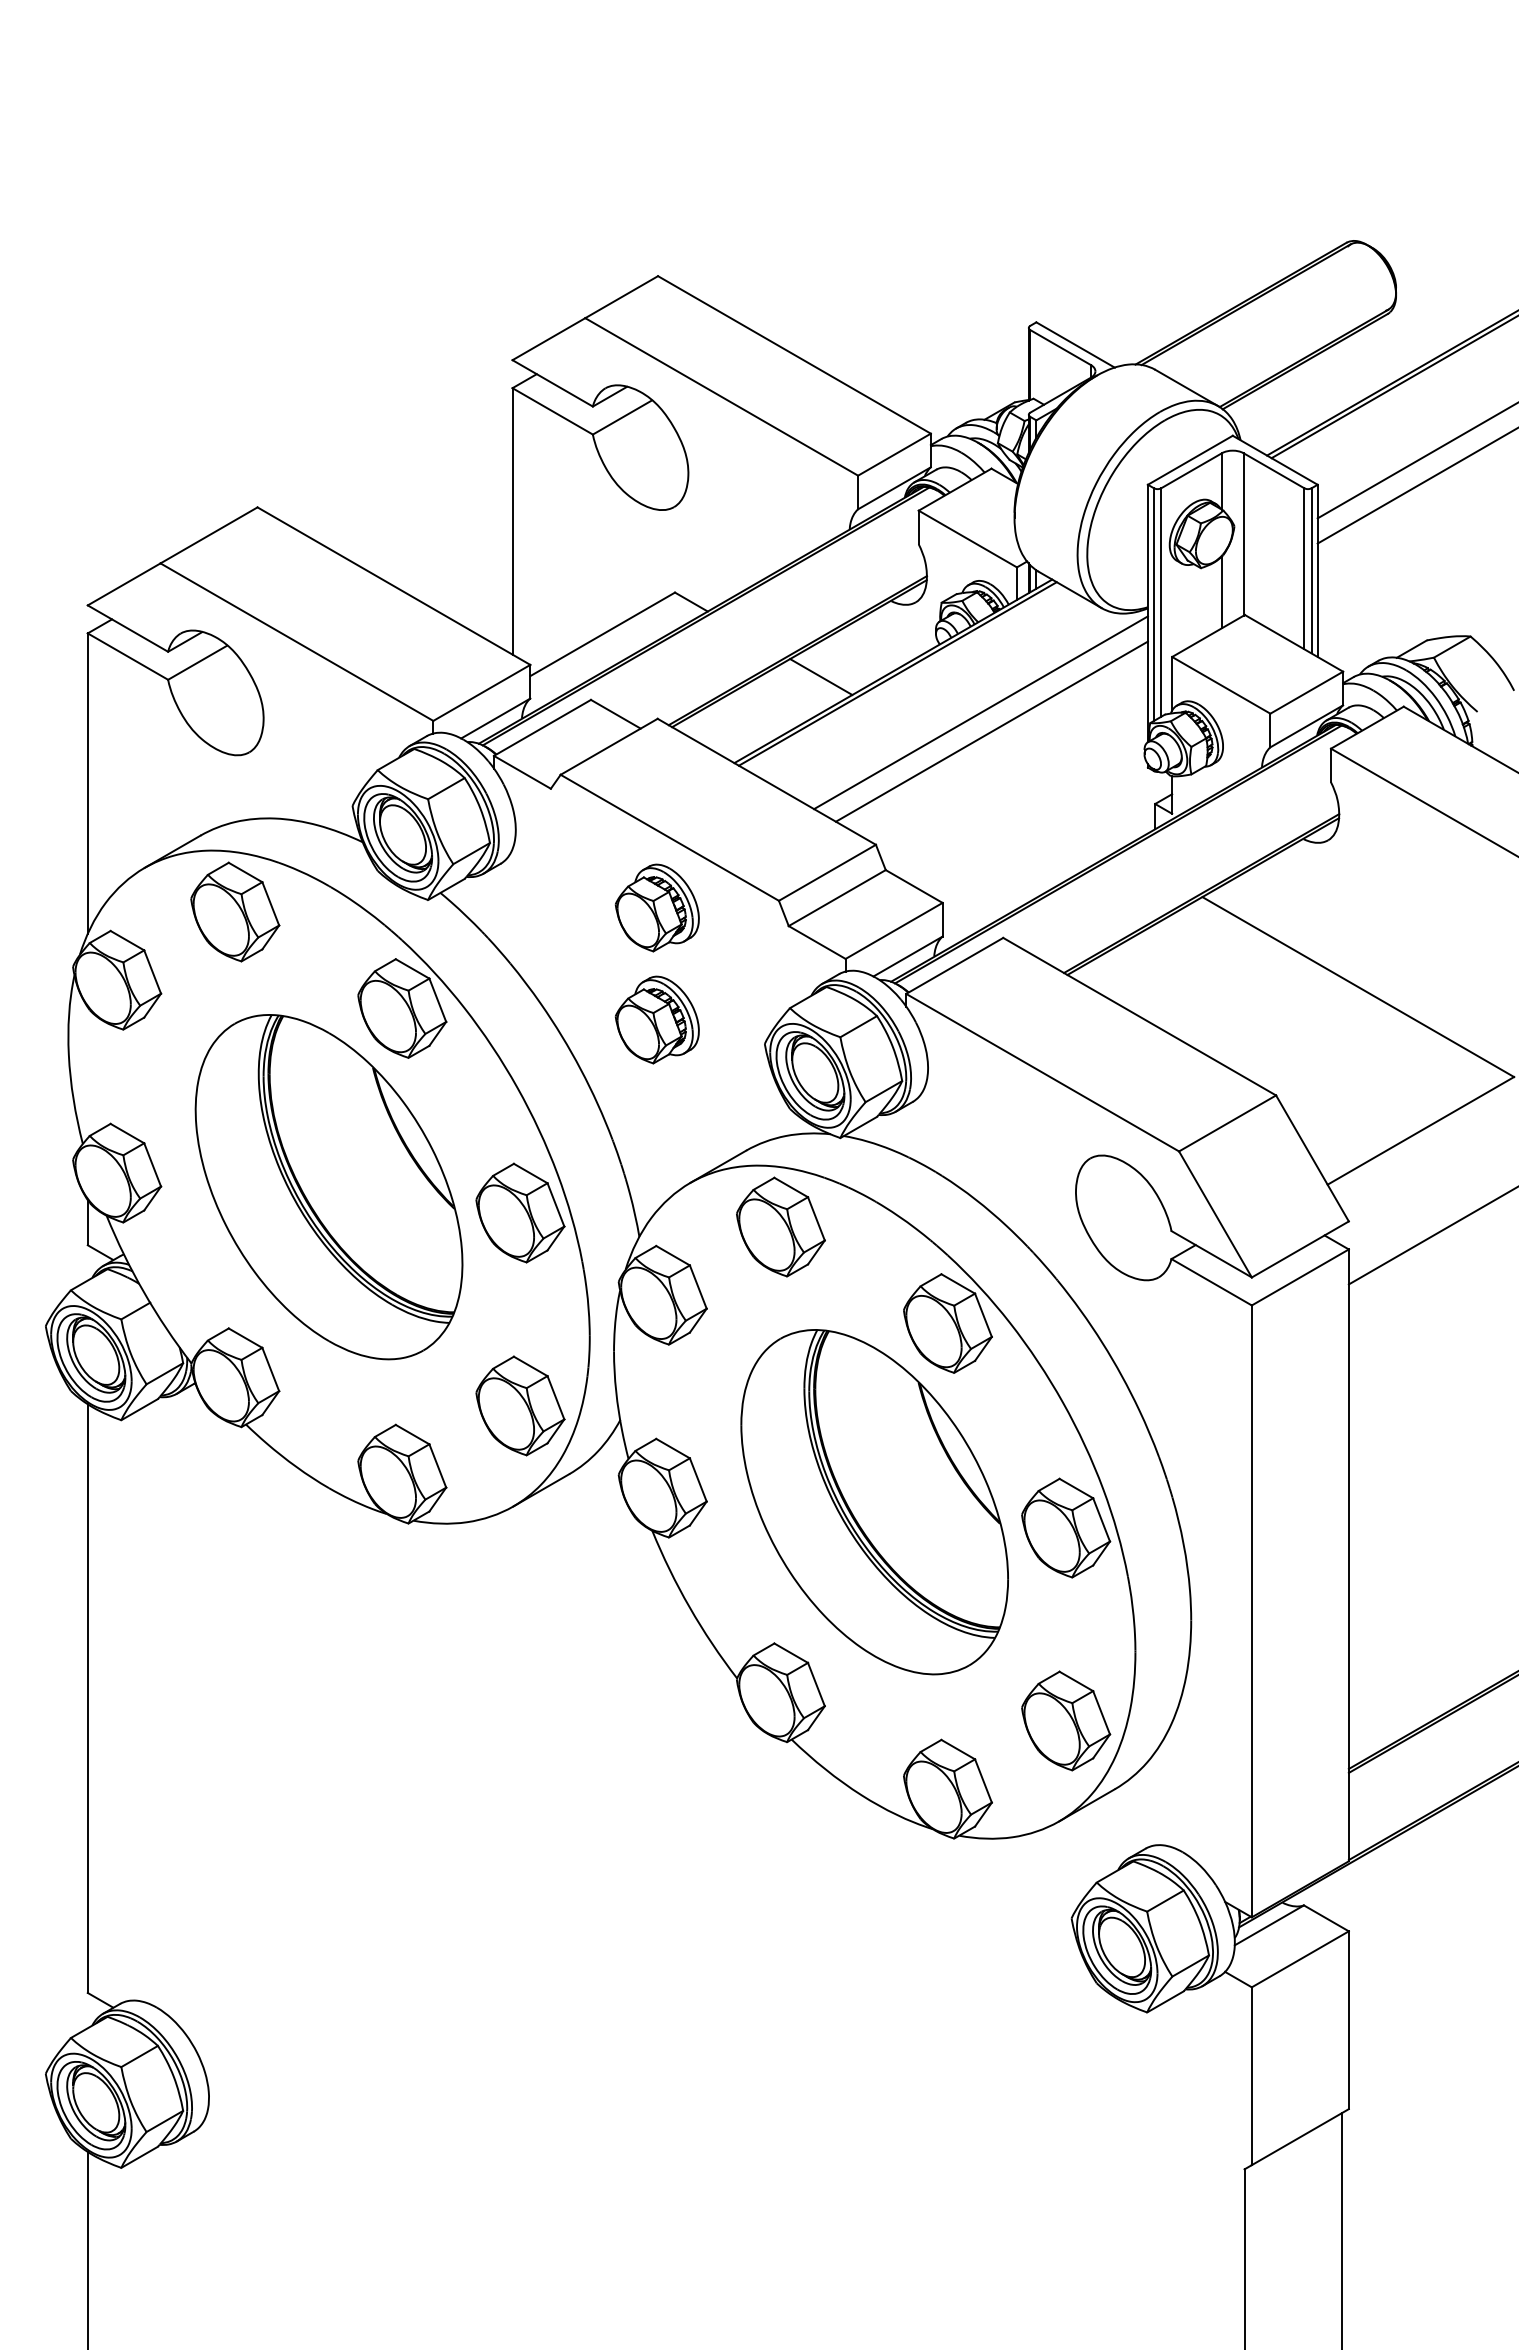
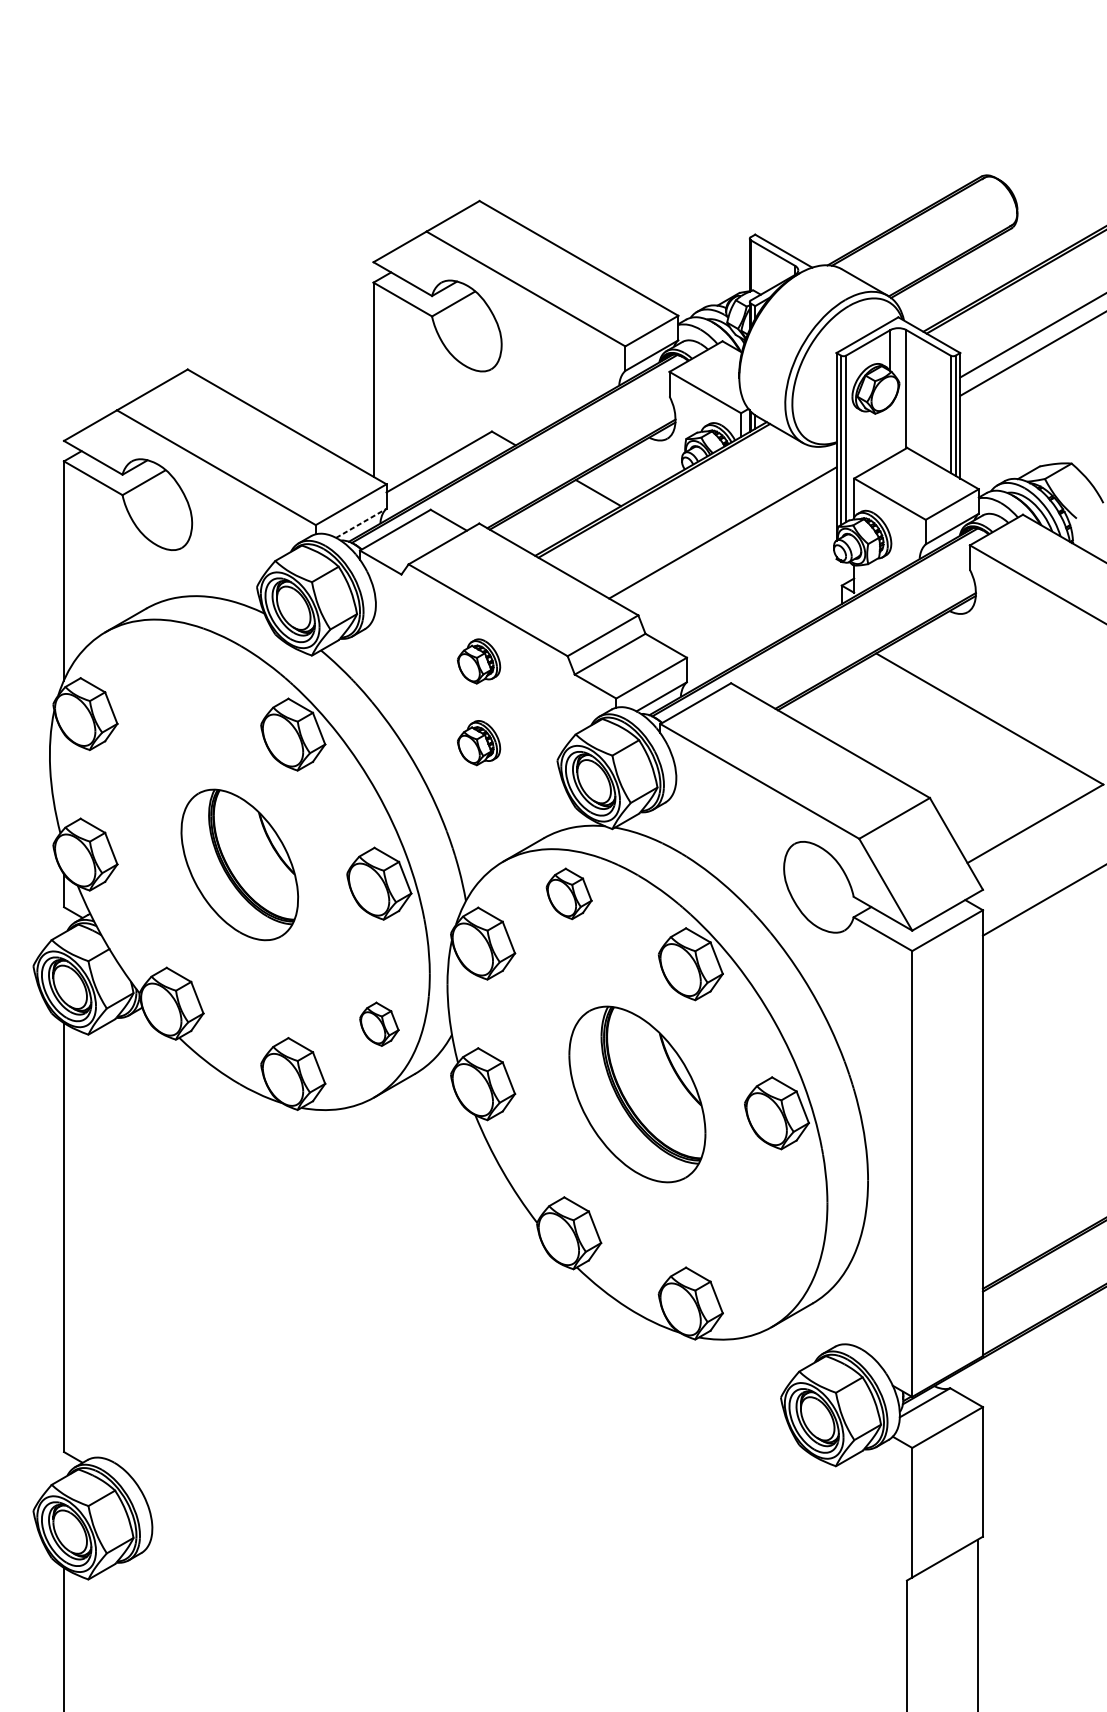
line: (1221, 592) -> (890, 431), removed
line: (980, 712) -> (714, 518), removed
line: (495, 718) -> (361, 523), solid -> dashed
part: (656, 907) -> (478, 661), size x0.7
part: (235, 911) -> (171, 663), removed
part: (656, 1019) -> (478, 742), size x0.7
part: (328, 1187) -> (239, 865), size x0.6
part: (780, 1226) -> (568, 893), size x0.7
part: (520, 1405) -> (379, 1023), size x0.6
part: (874, 1502) -> (637, 1094), size x0.7
part: (1066, 1720) -> (777, 1253), removed

